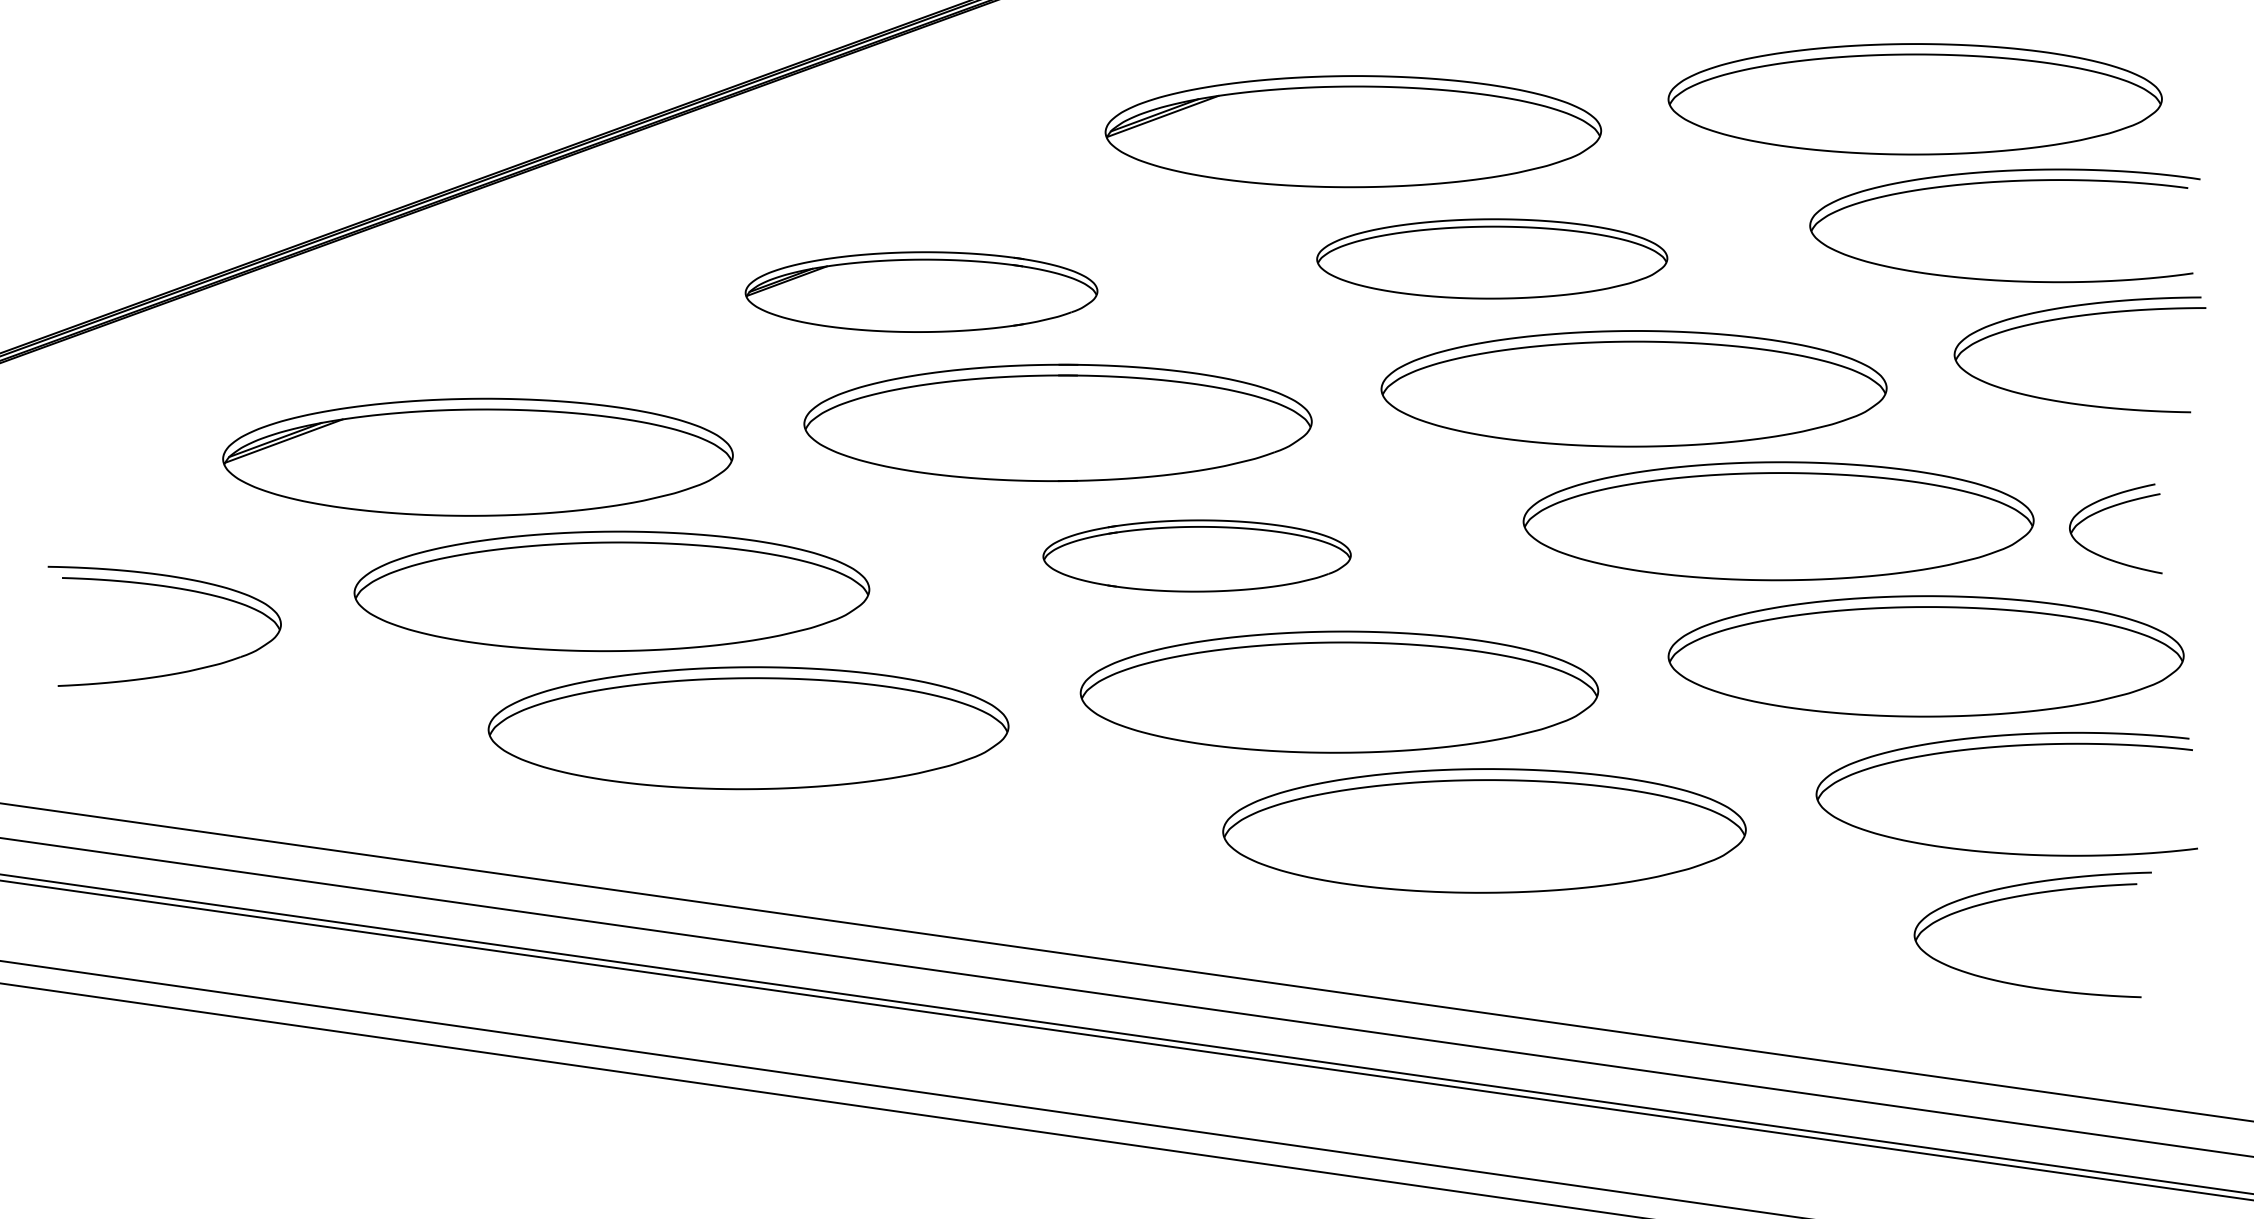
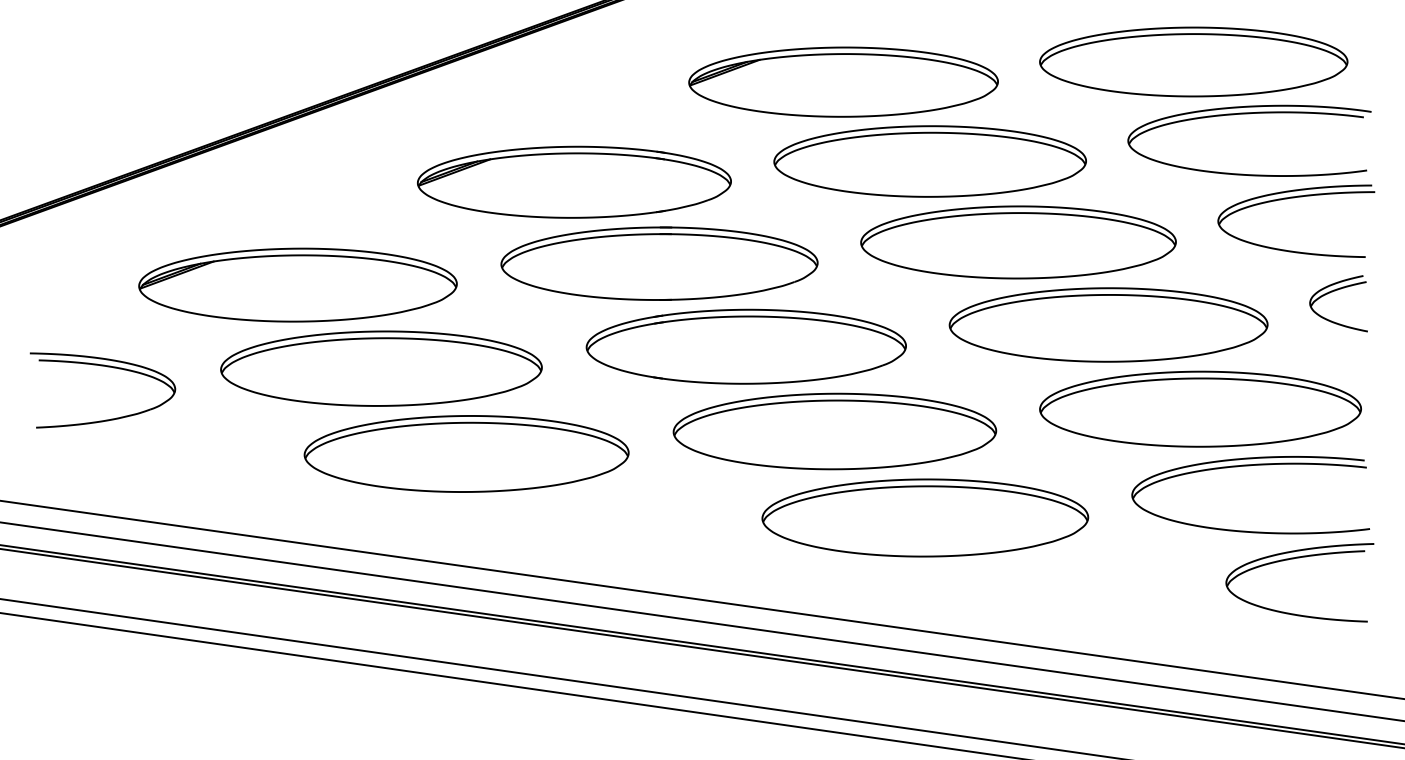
part: (1491, 258) -> (929, 161), size x1.43
part: (921, 291) -> (574, 181), size x1.43
part: (2110, 509) -> (1335, 291), moved
part: (1195, 555) -> (745, 346), size x1.67
part: (2022, 897) -> (1293, 559), moved

